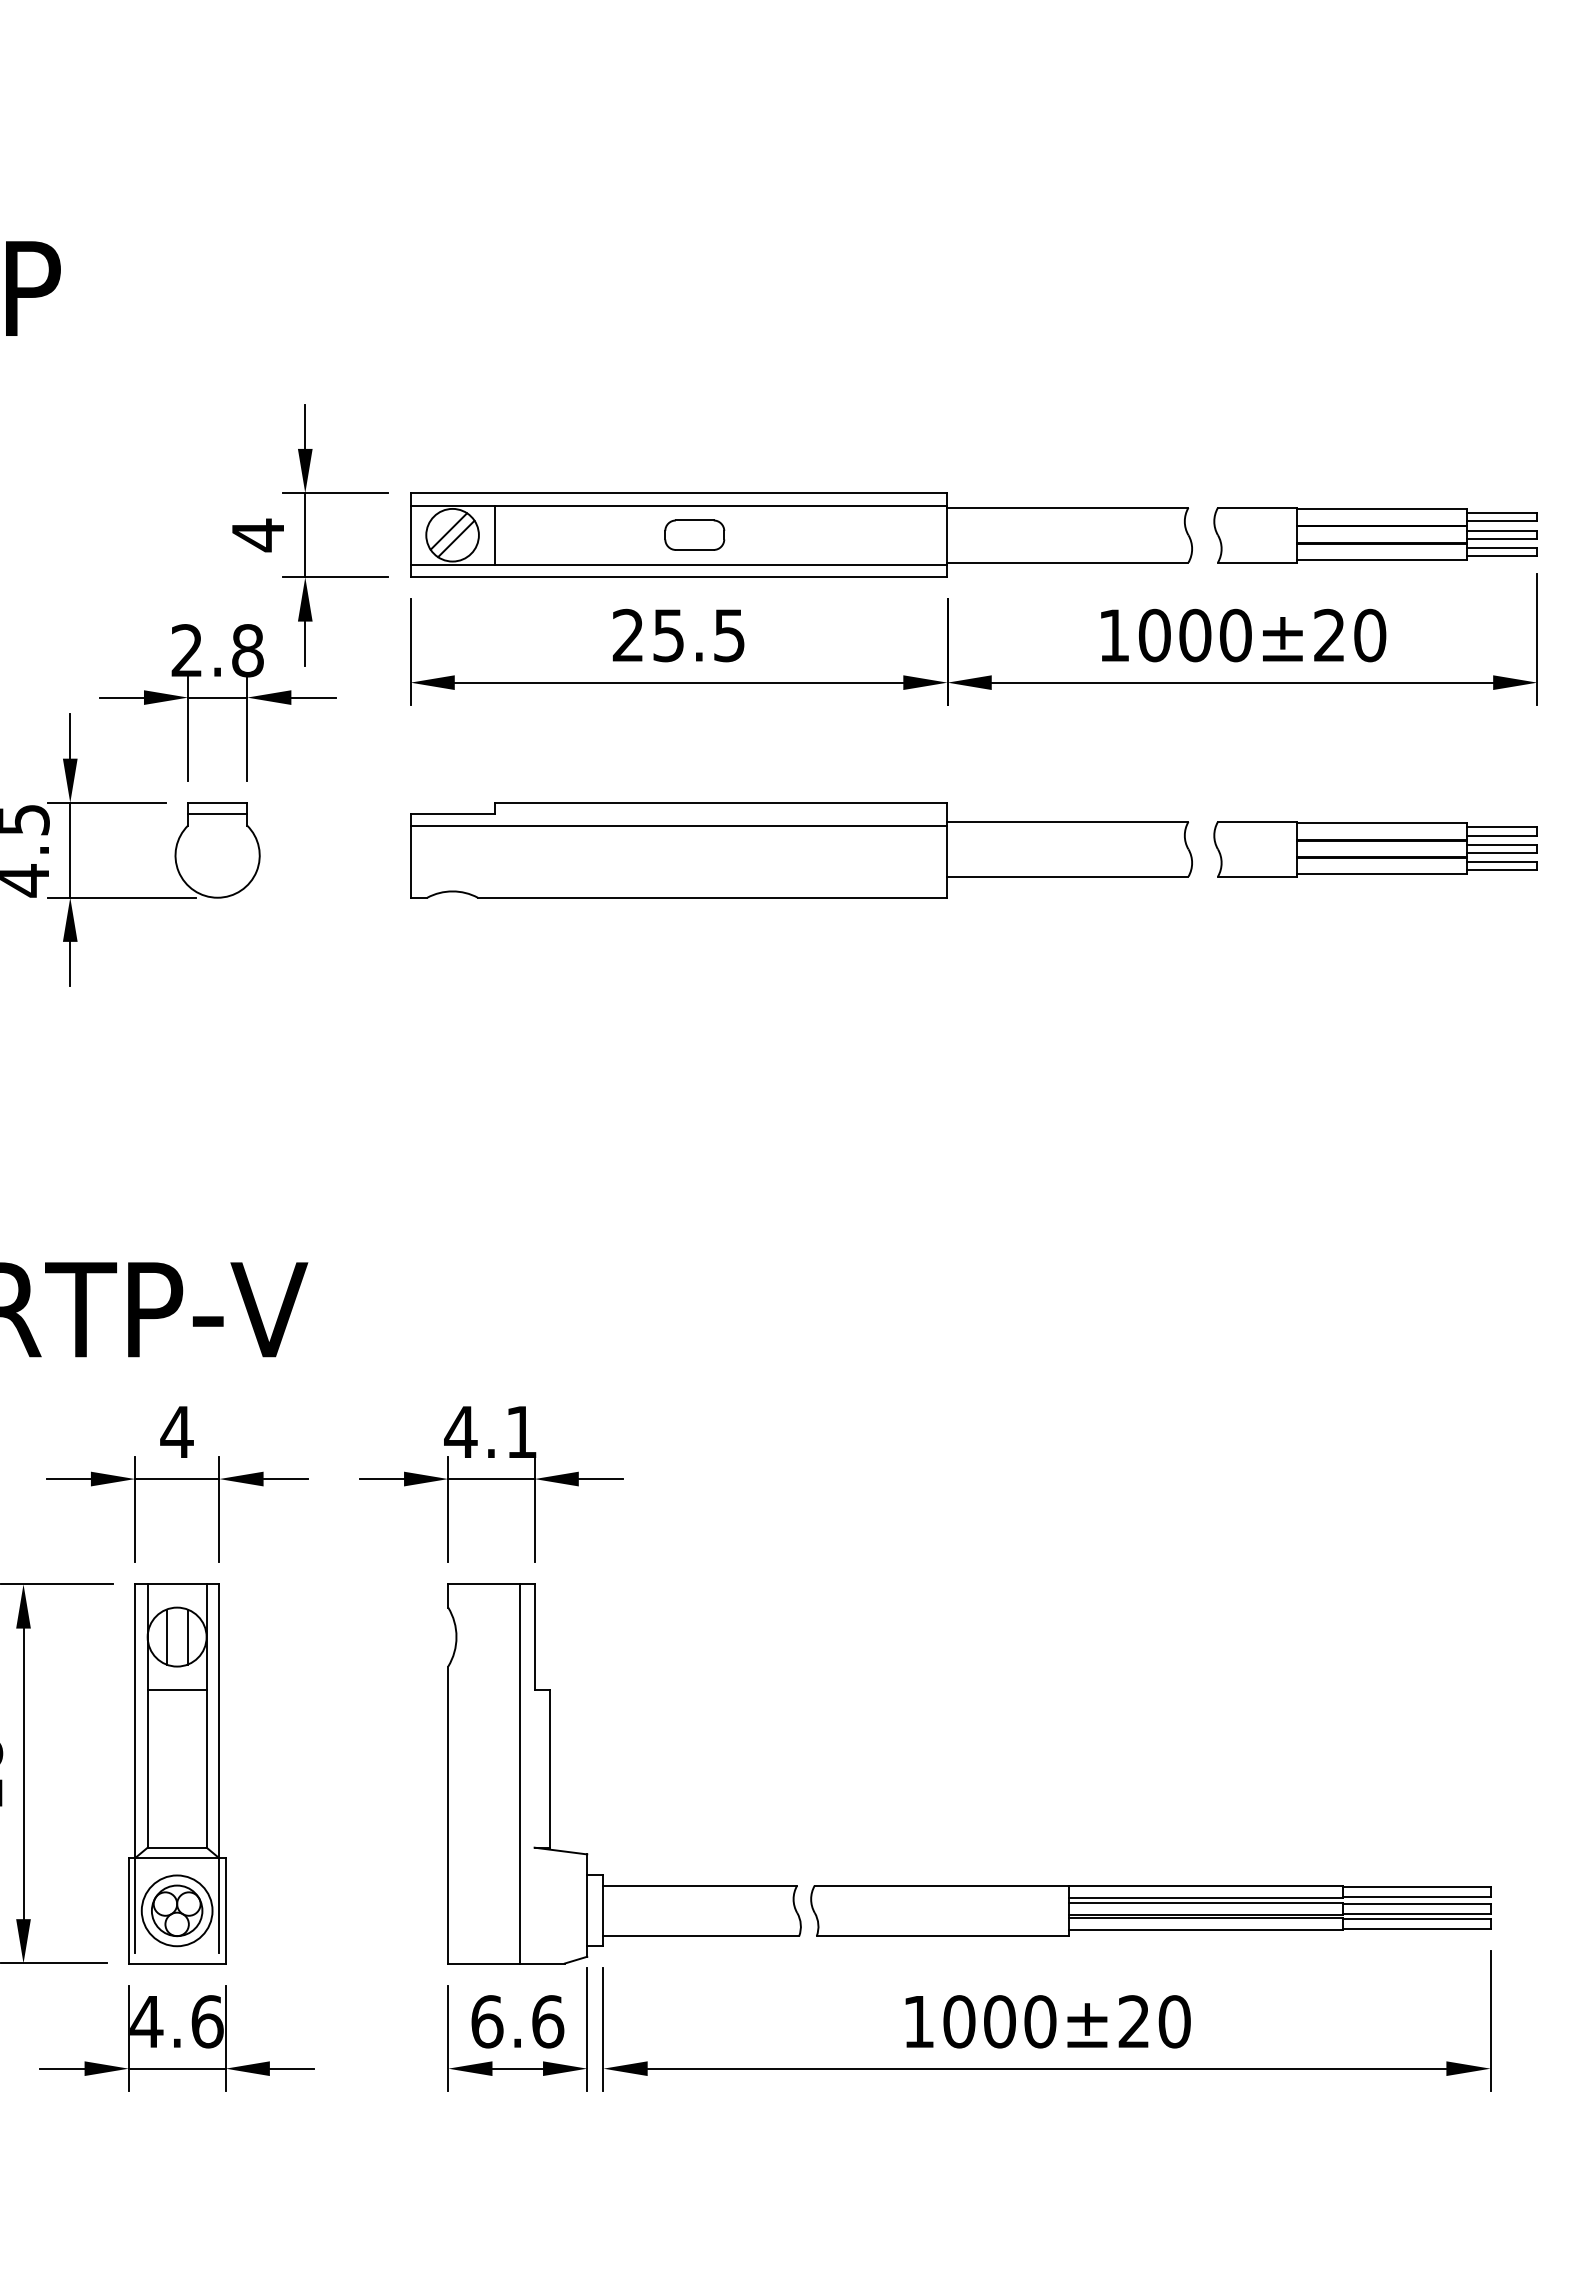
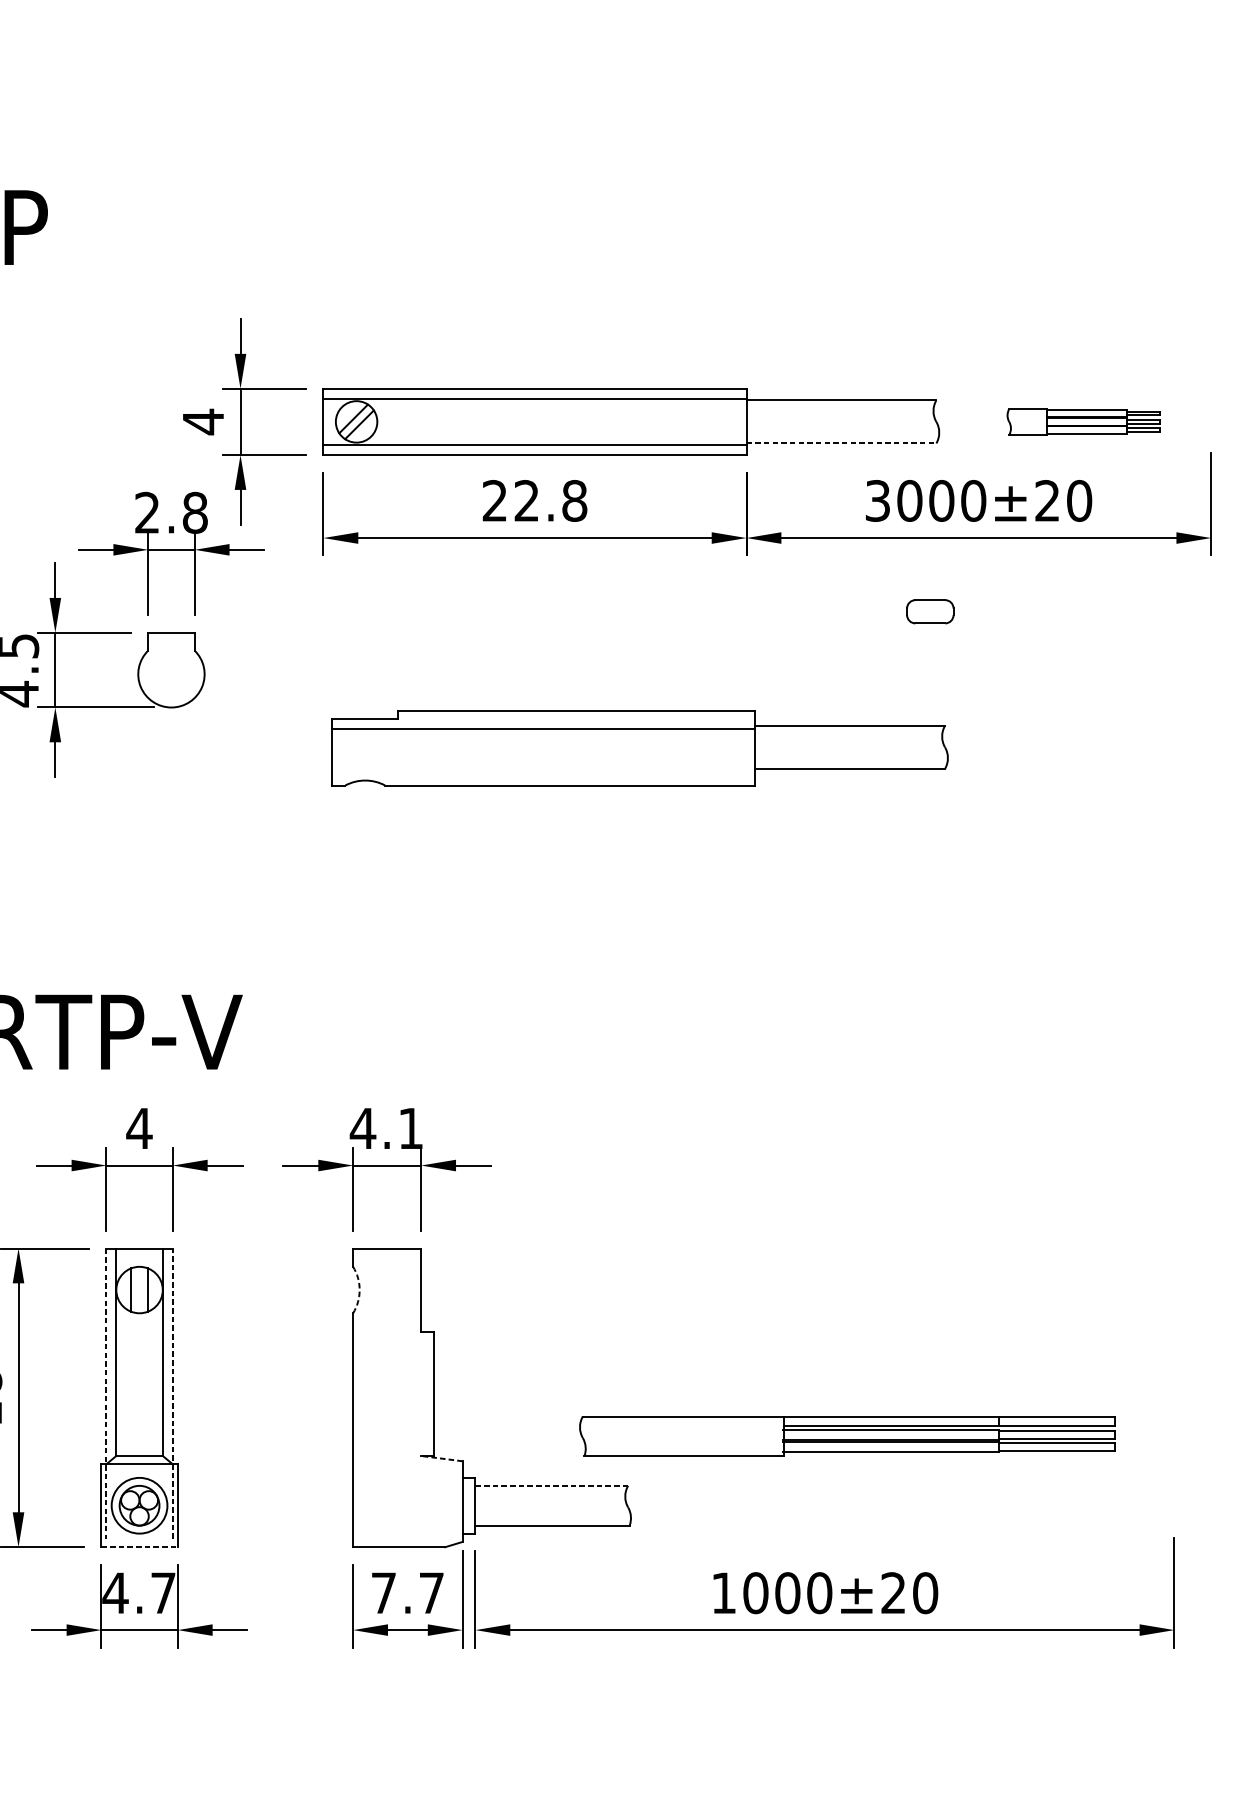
line: (494, 534) -> (389, 421), removed
part: (694, 534) -> (930, 611), moved
part: (1375, 535) -> (1083, 422), size x0.6
line: (1067, 562) -> (841, 443), solid -> dashed
text: (699, 635) -> (551, 500), 25.5 -> 22.8
text: (1114, 635) -> (878, 500), 1000±20 -> 3000±20
line: (217, 813) -> (171, 641), removed
part: (1375, 849) -> (1083, 669), removed
part: (801, 850) -> (640, 748), moved
arc: (456, 1637) -> (359, 1290), solid -> dashed
line: (176, 1689) -> (139, 1331), removed
line: (219, 1768) -> (172, 1393), solid -> dashed
line: (135, 1769) -> (106, 1394), solid -> dashed
line: (519, 1773) -> (409, 1397), removed
line: (560, 1851) -> (441, 1458), solid -> dashed
line: (700, 1885) -> (551, 1485), solid -> dashed
part: (1150, 1910) -> (847, 1436), moved
line: (177, 1963) -> (139, 1547), solid -> dashed
text: (207, 2021) -> (163, 1592), 4.6 -> 4.7
text: (517, 2021) -> (407, 1592), 6.6 -> 7.7

